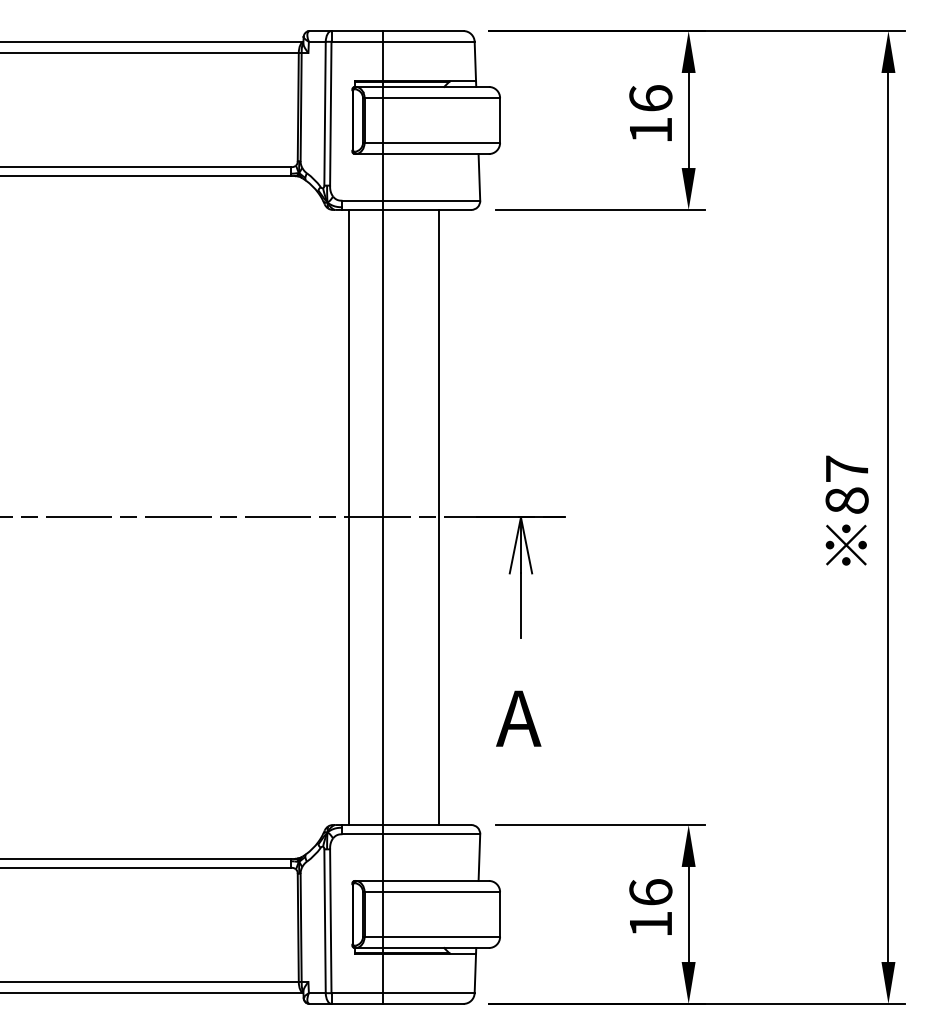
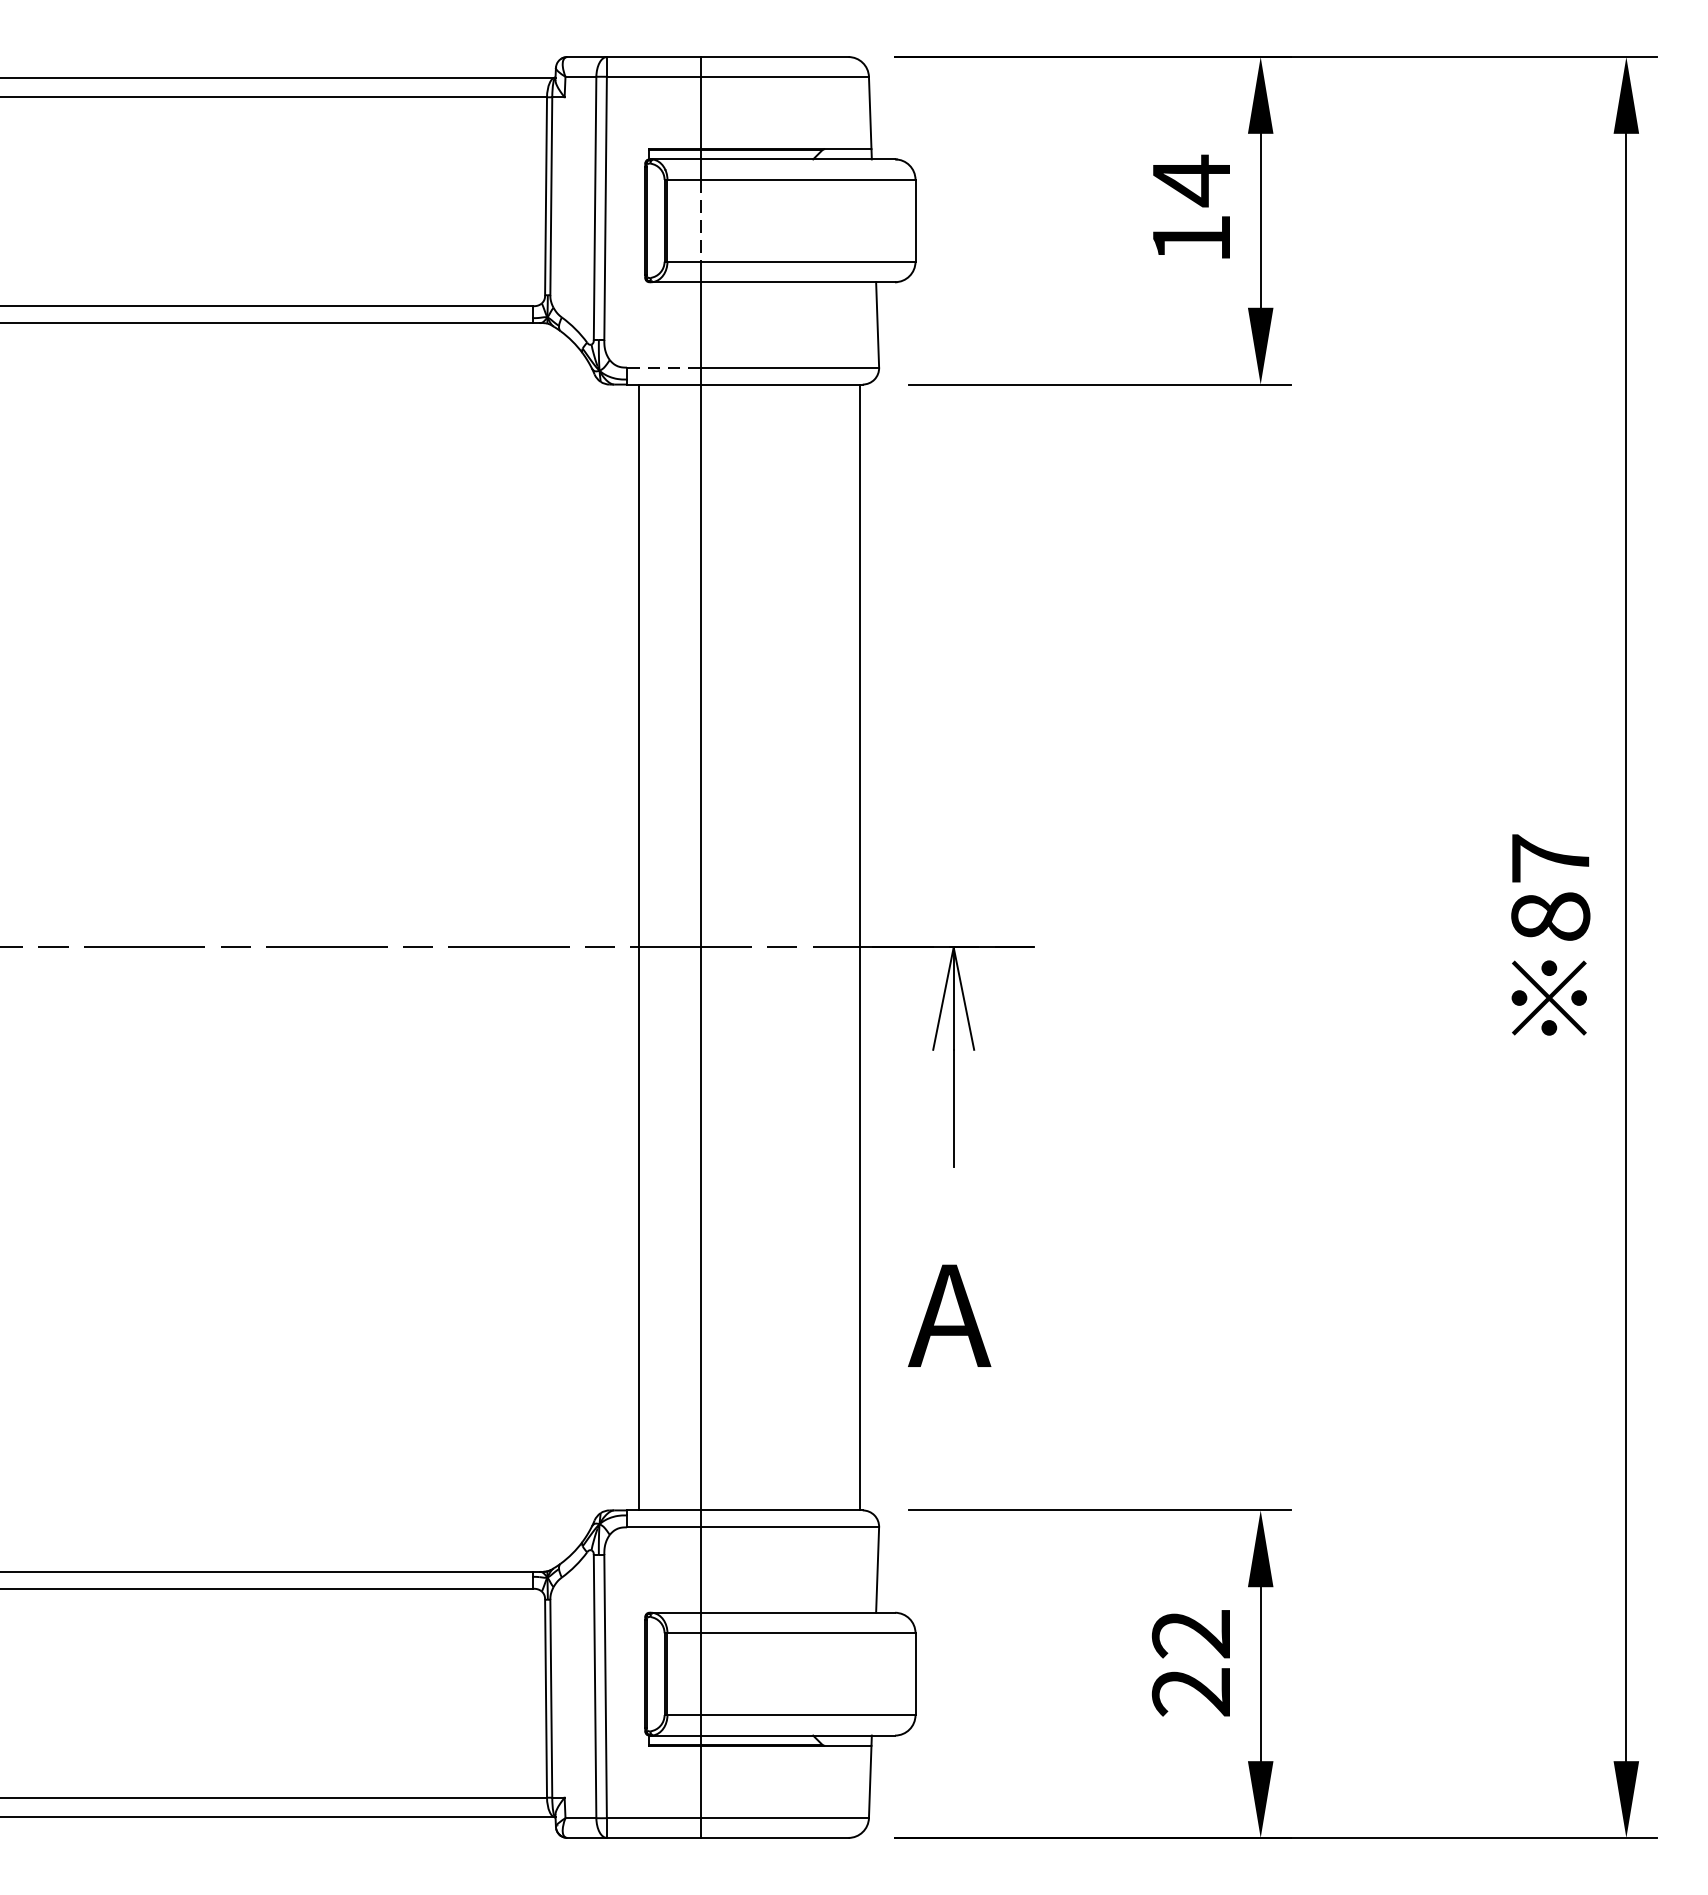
text: (650, 98) -> (1190, 180), 16 -> 14
line: (382, 121) -> (700, 222), solid -> dashed
line: (362, 200) -> (663, 367), solid -> dashed
line: (438, 517) -> (859, 947), moved
text: (650, 908) -> (1190, 1663), 16 -> 22

